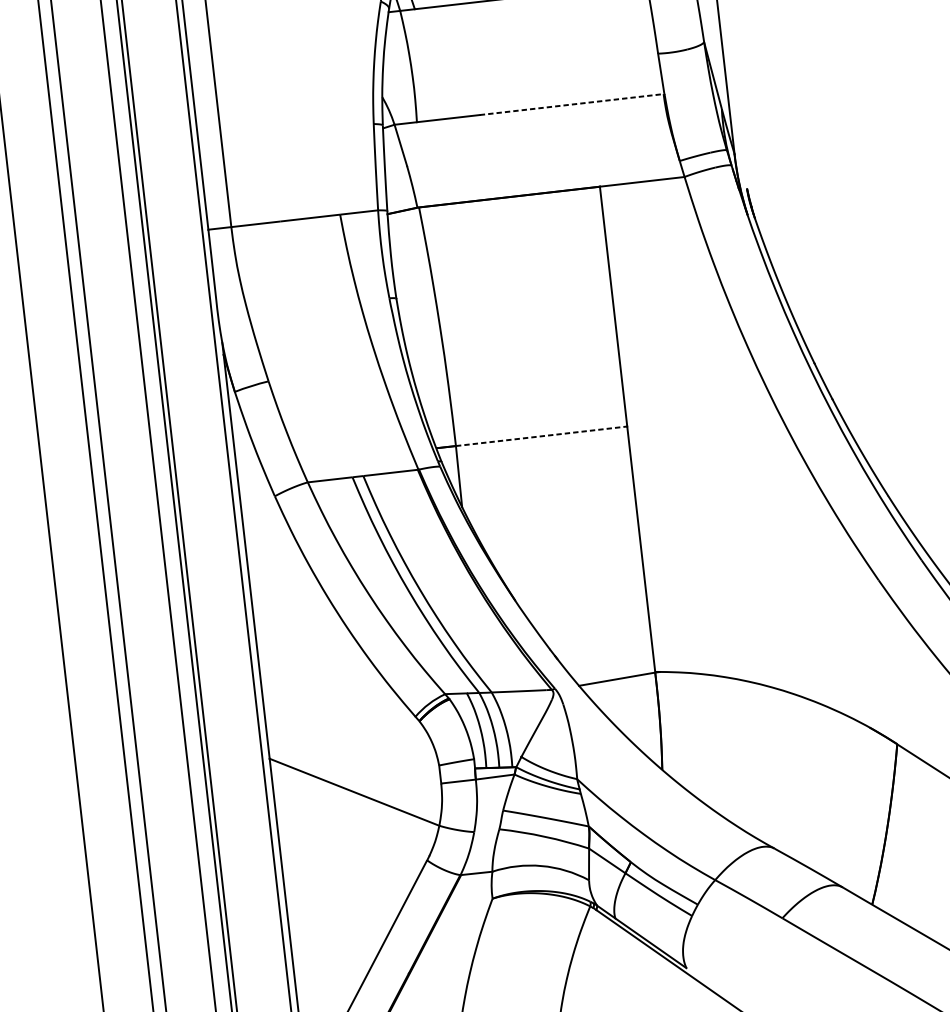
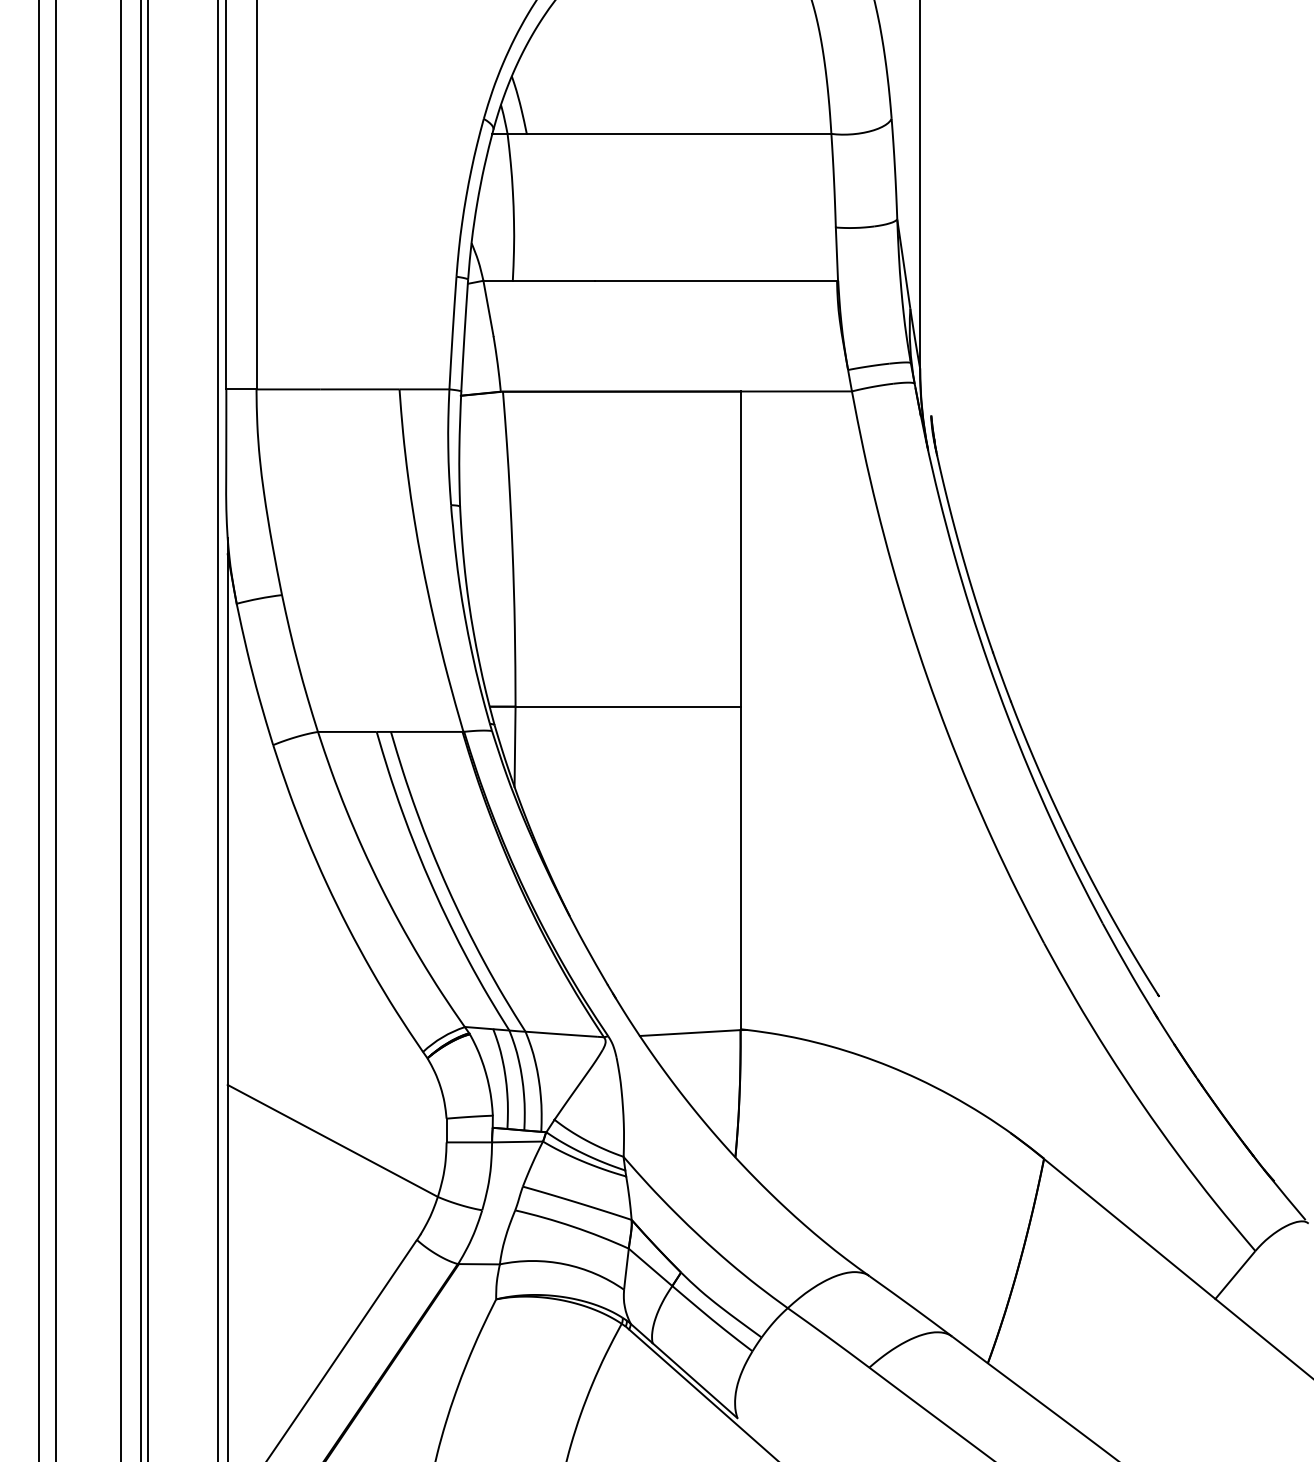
line: (571, 104) -> (716, 280), dashed -> solid
line: (541, 436) -> (628, 706), dashed -> solid

